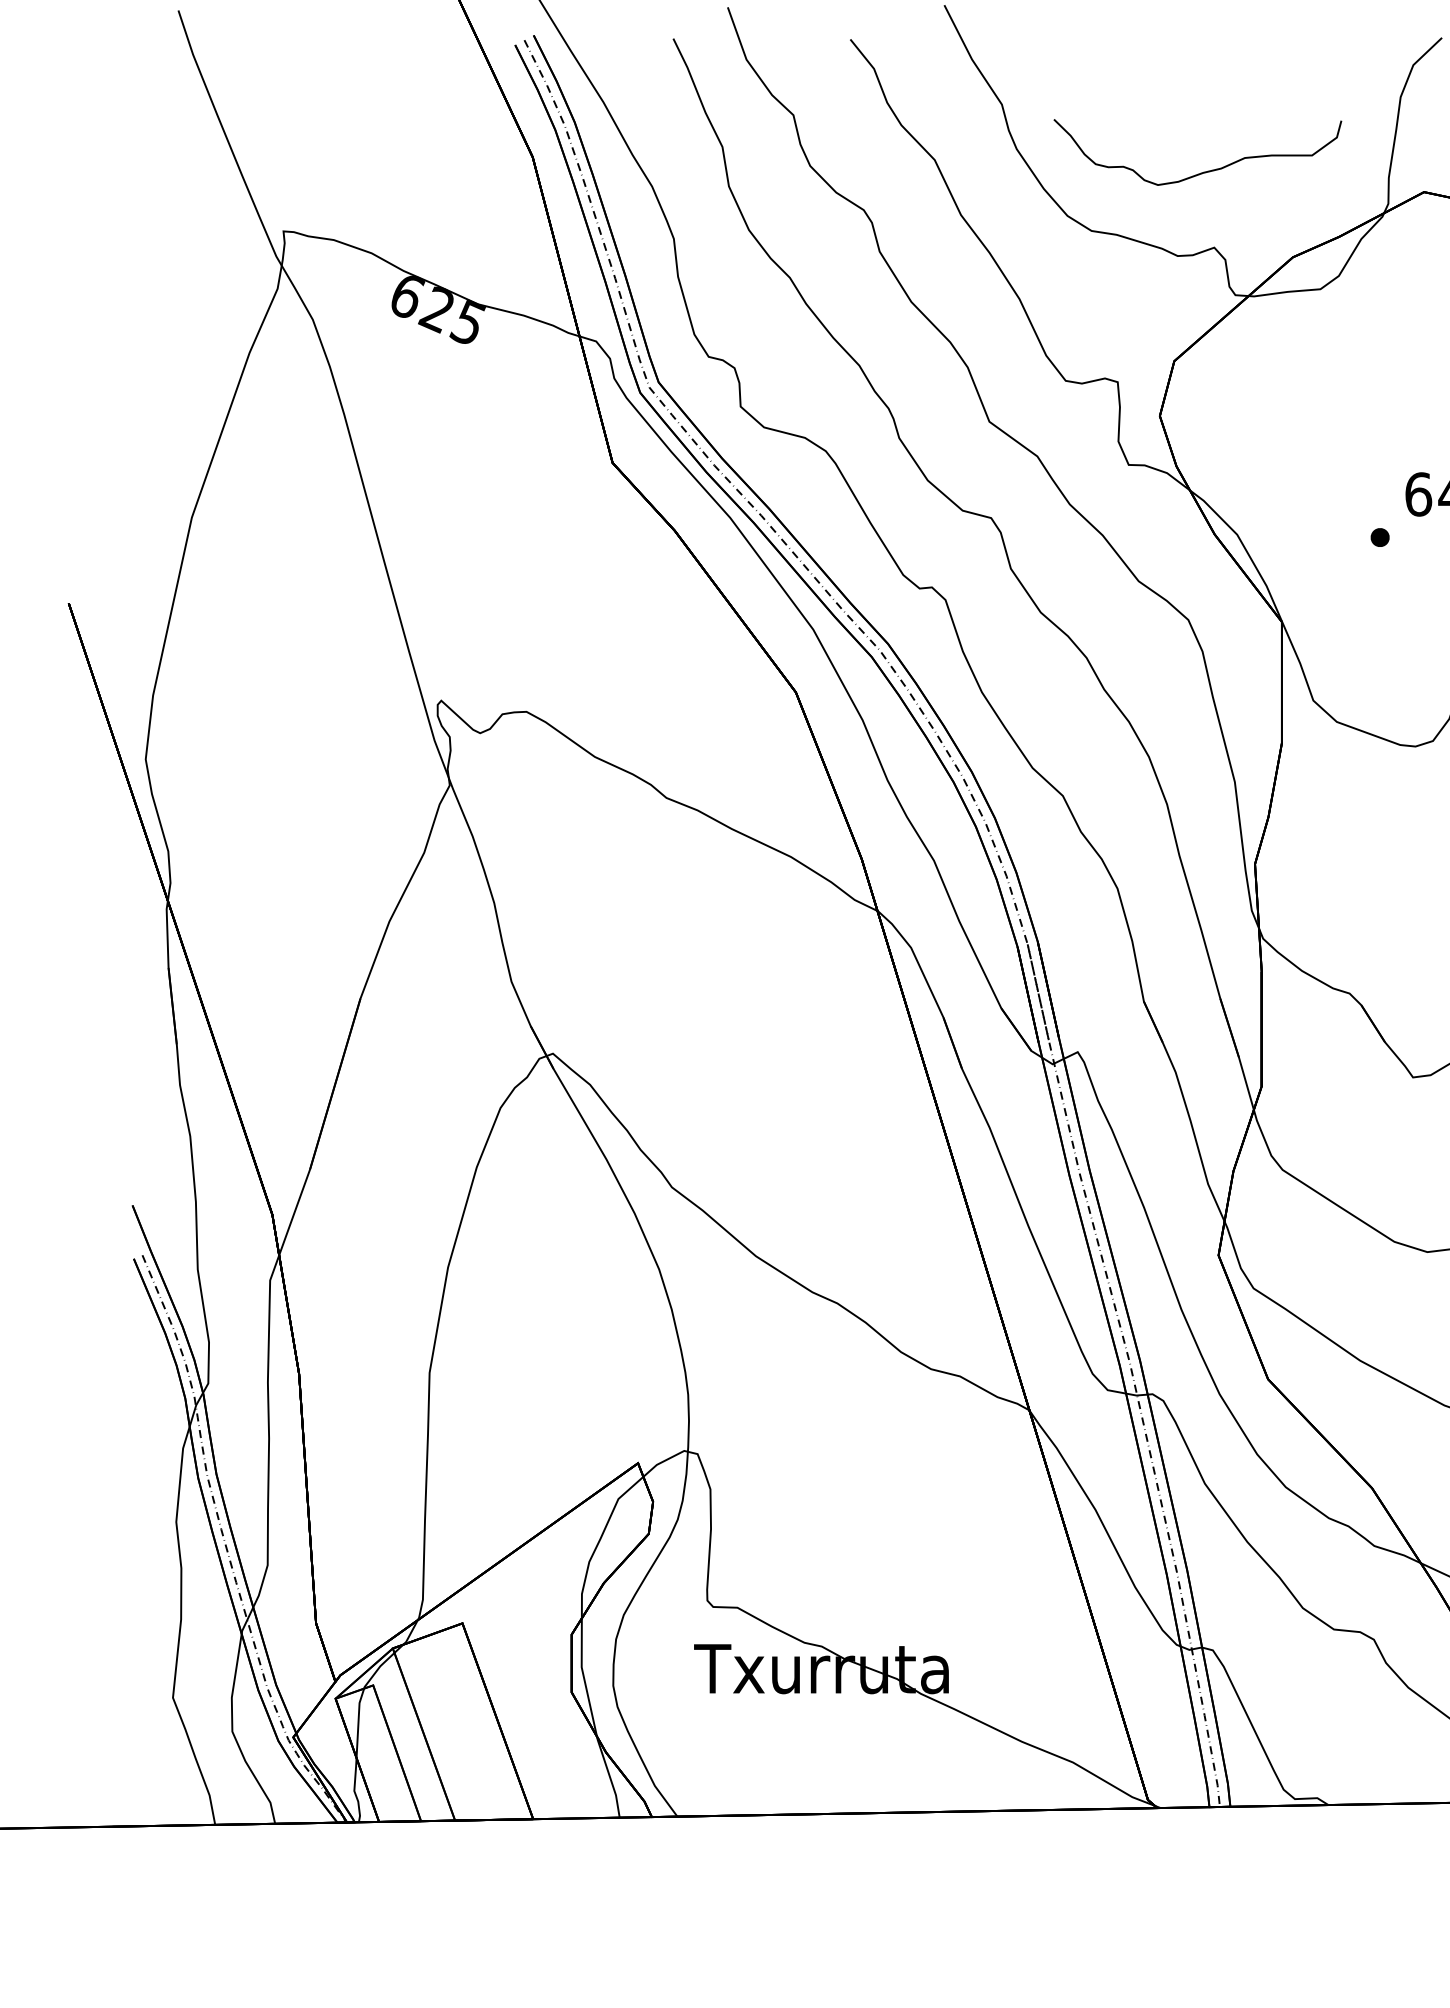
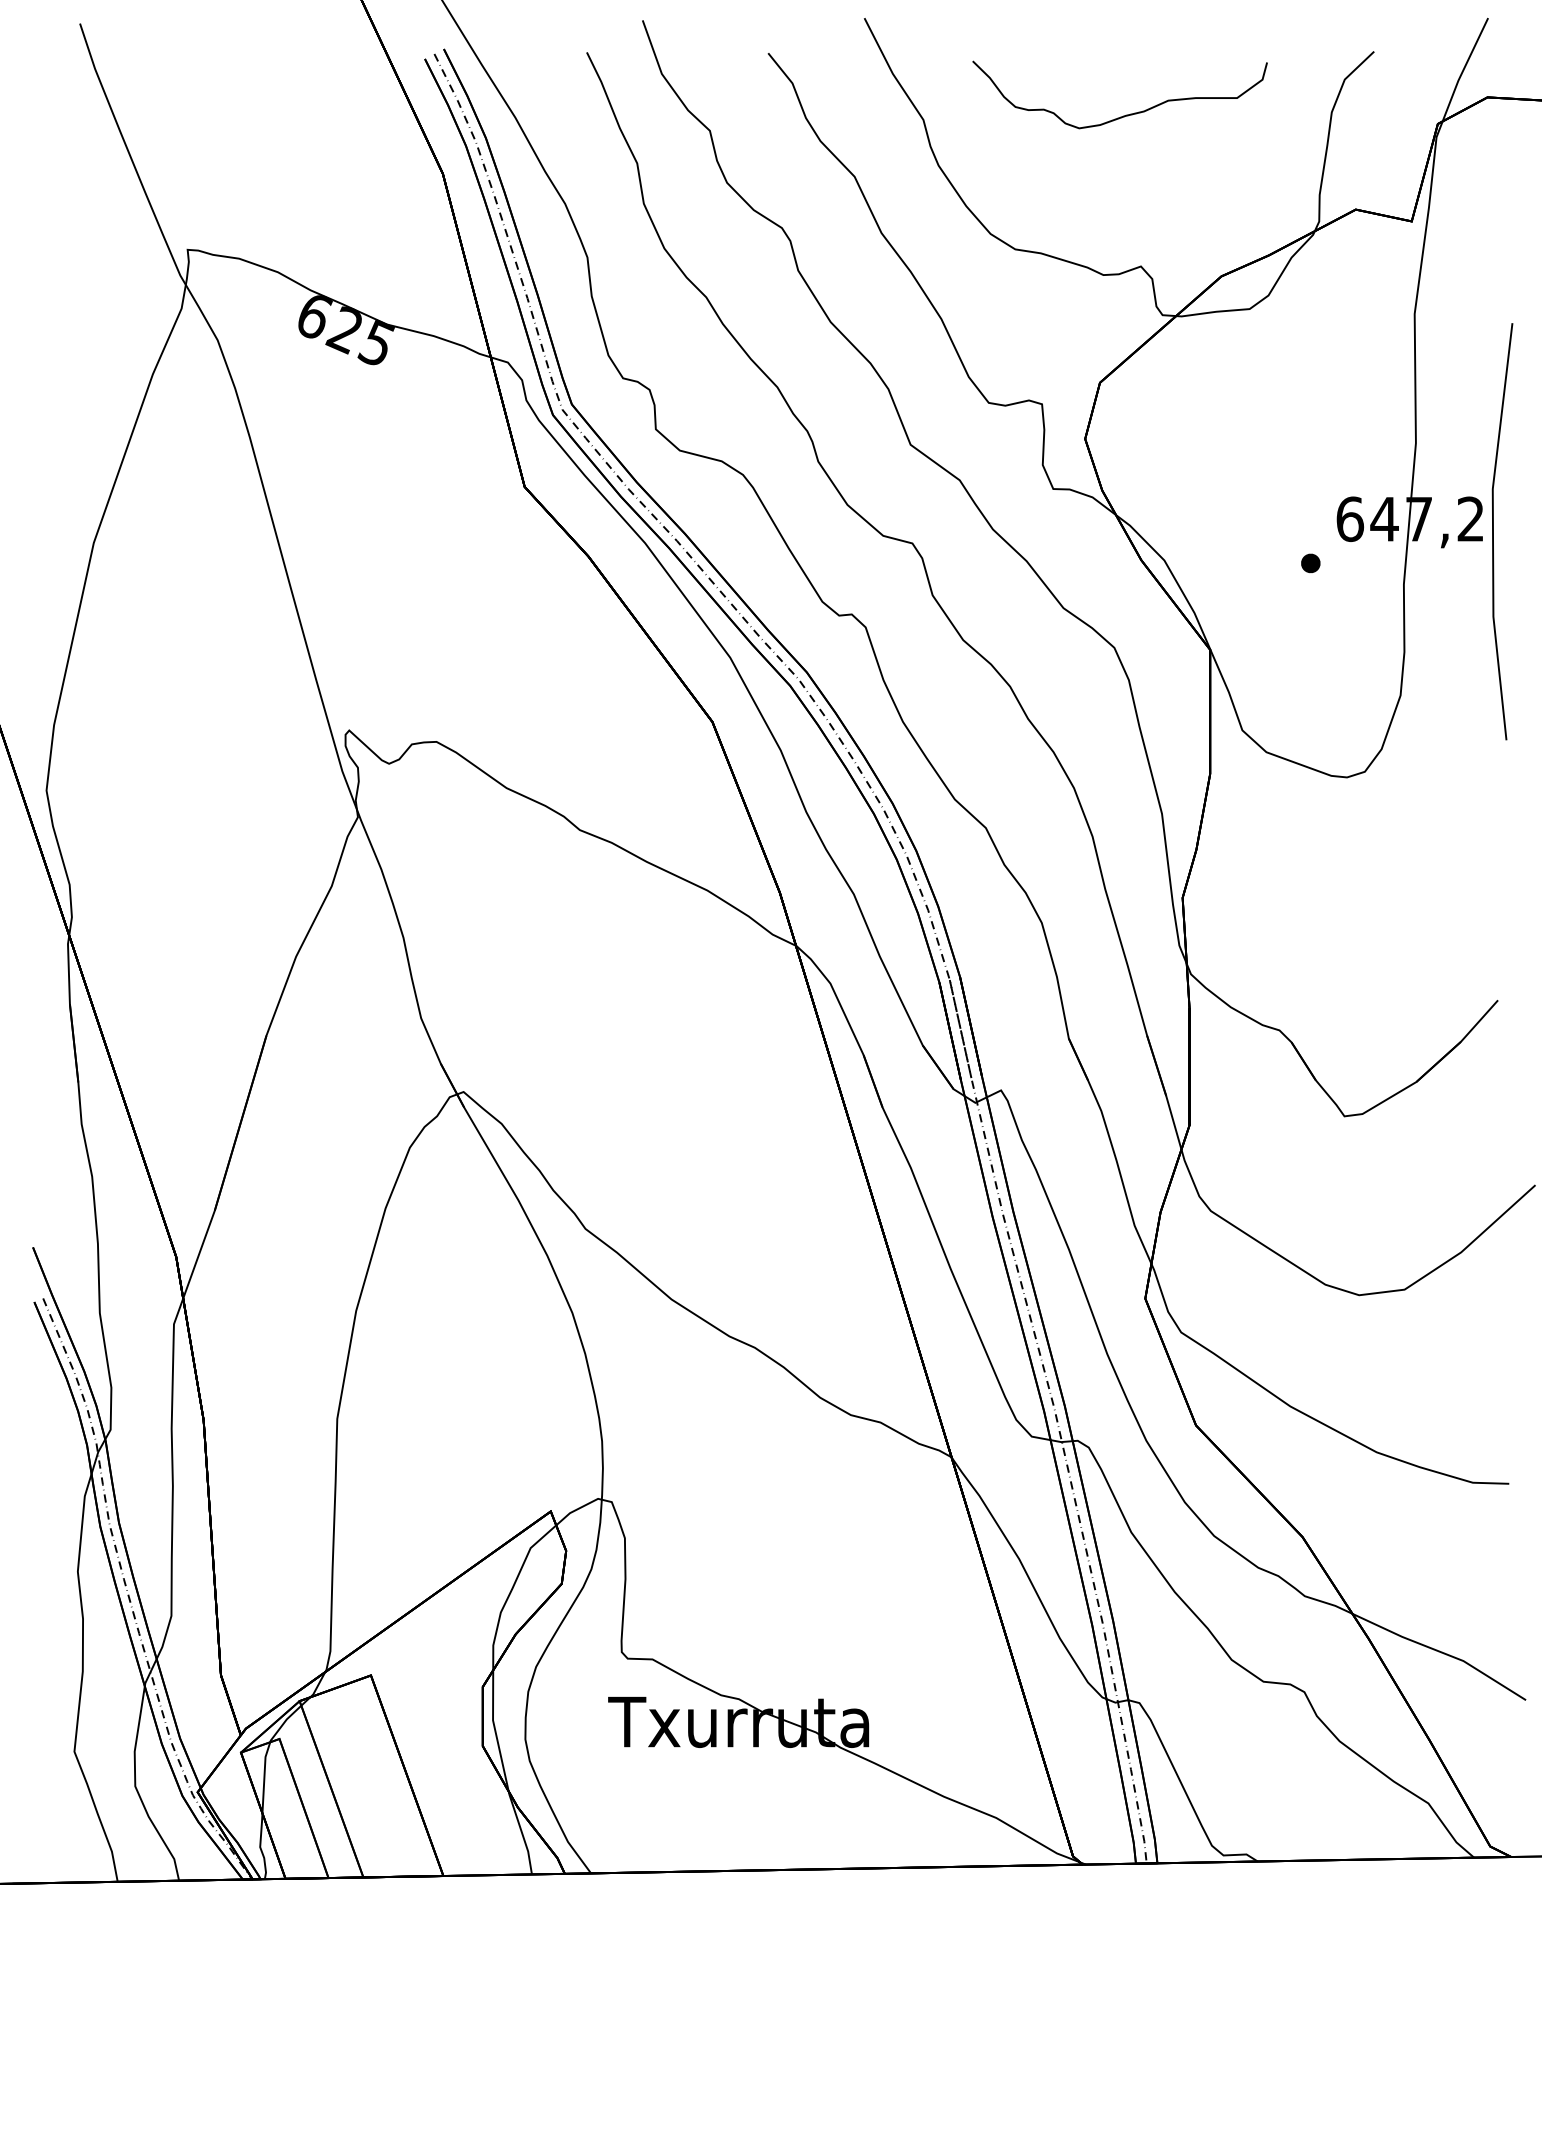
curve: (1204, 171) -> (1126, 114), moved

